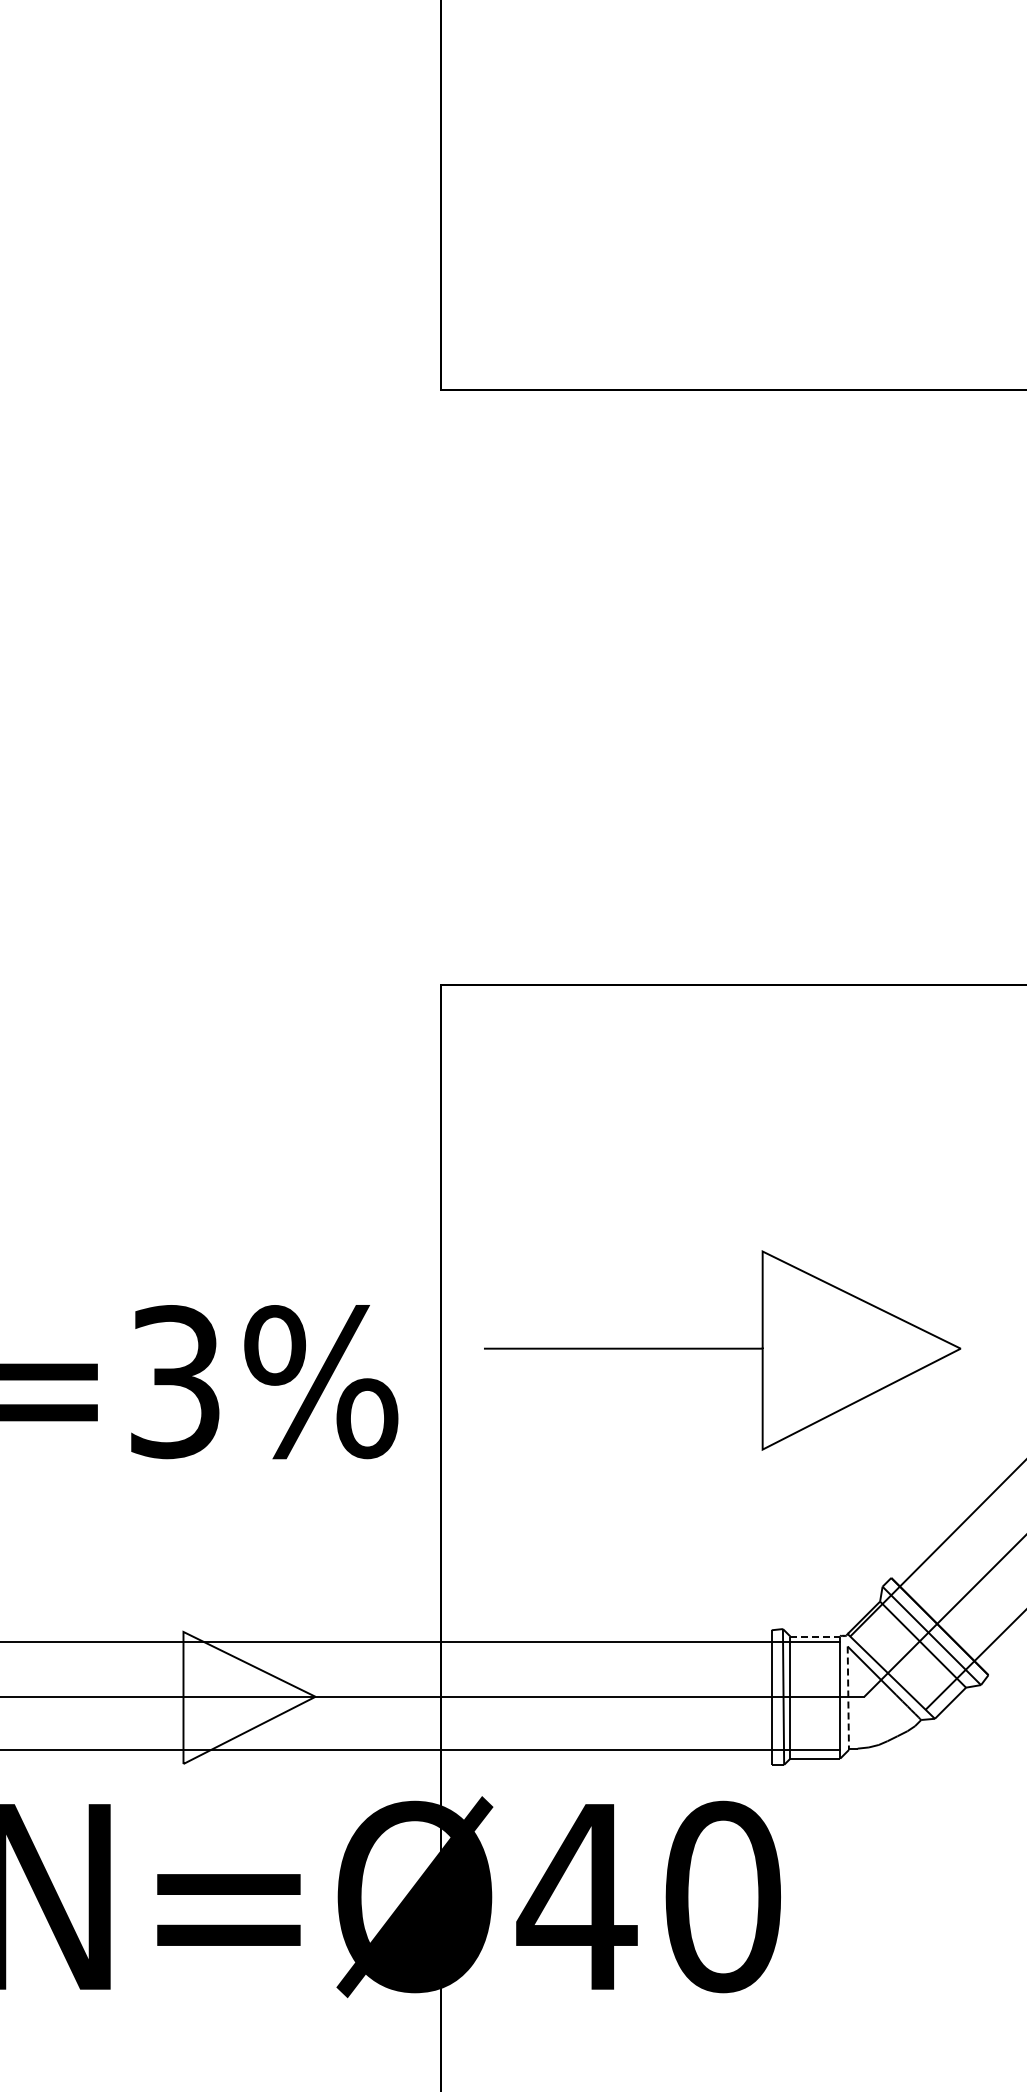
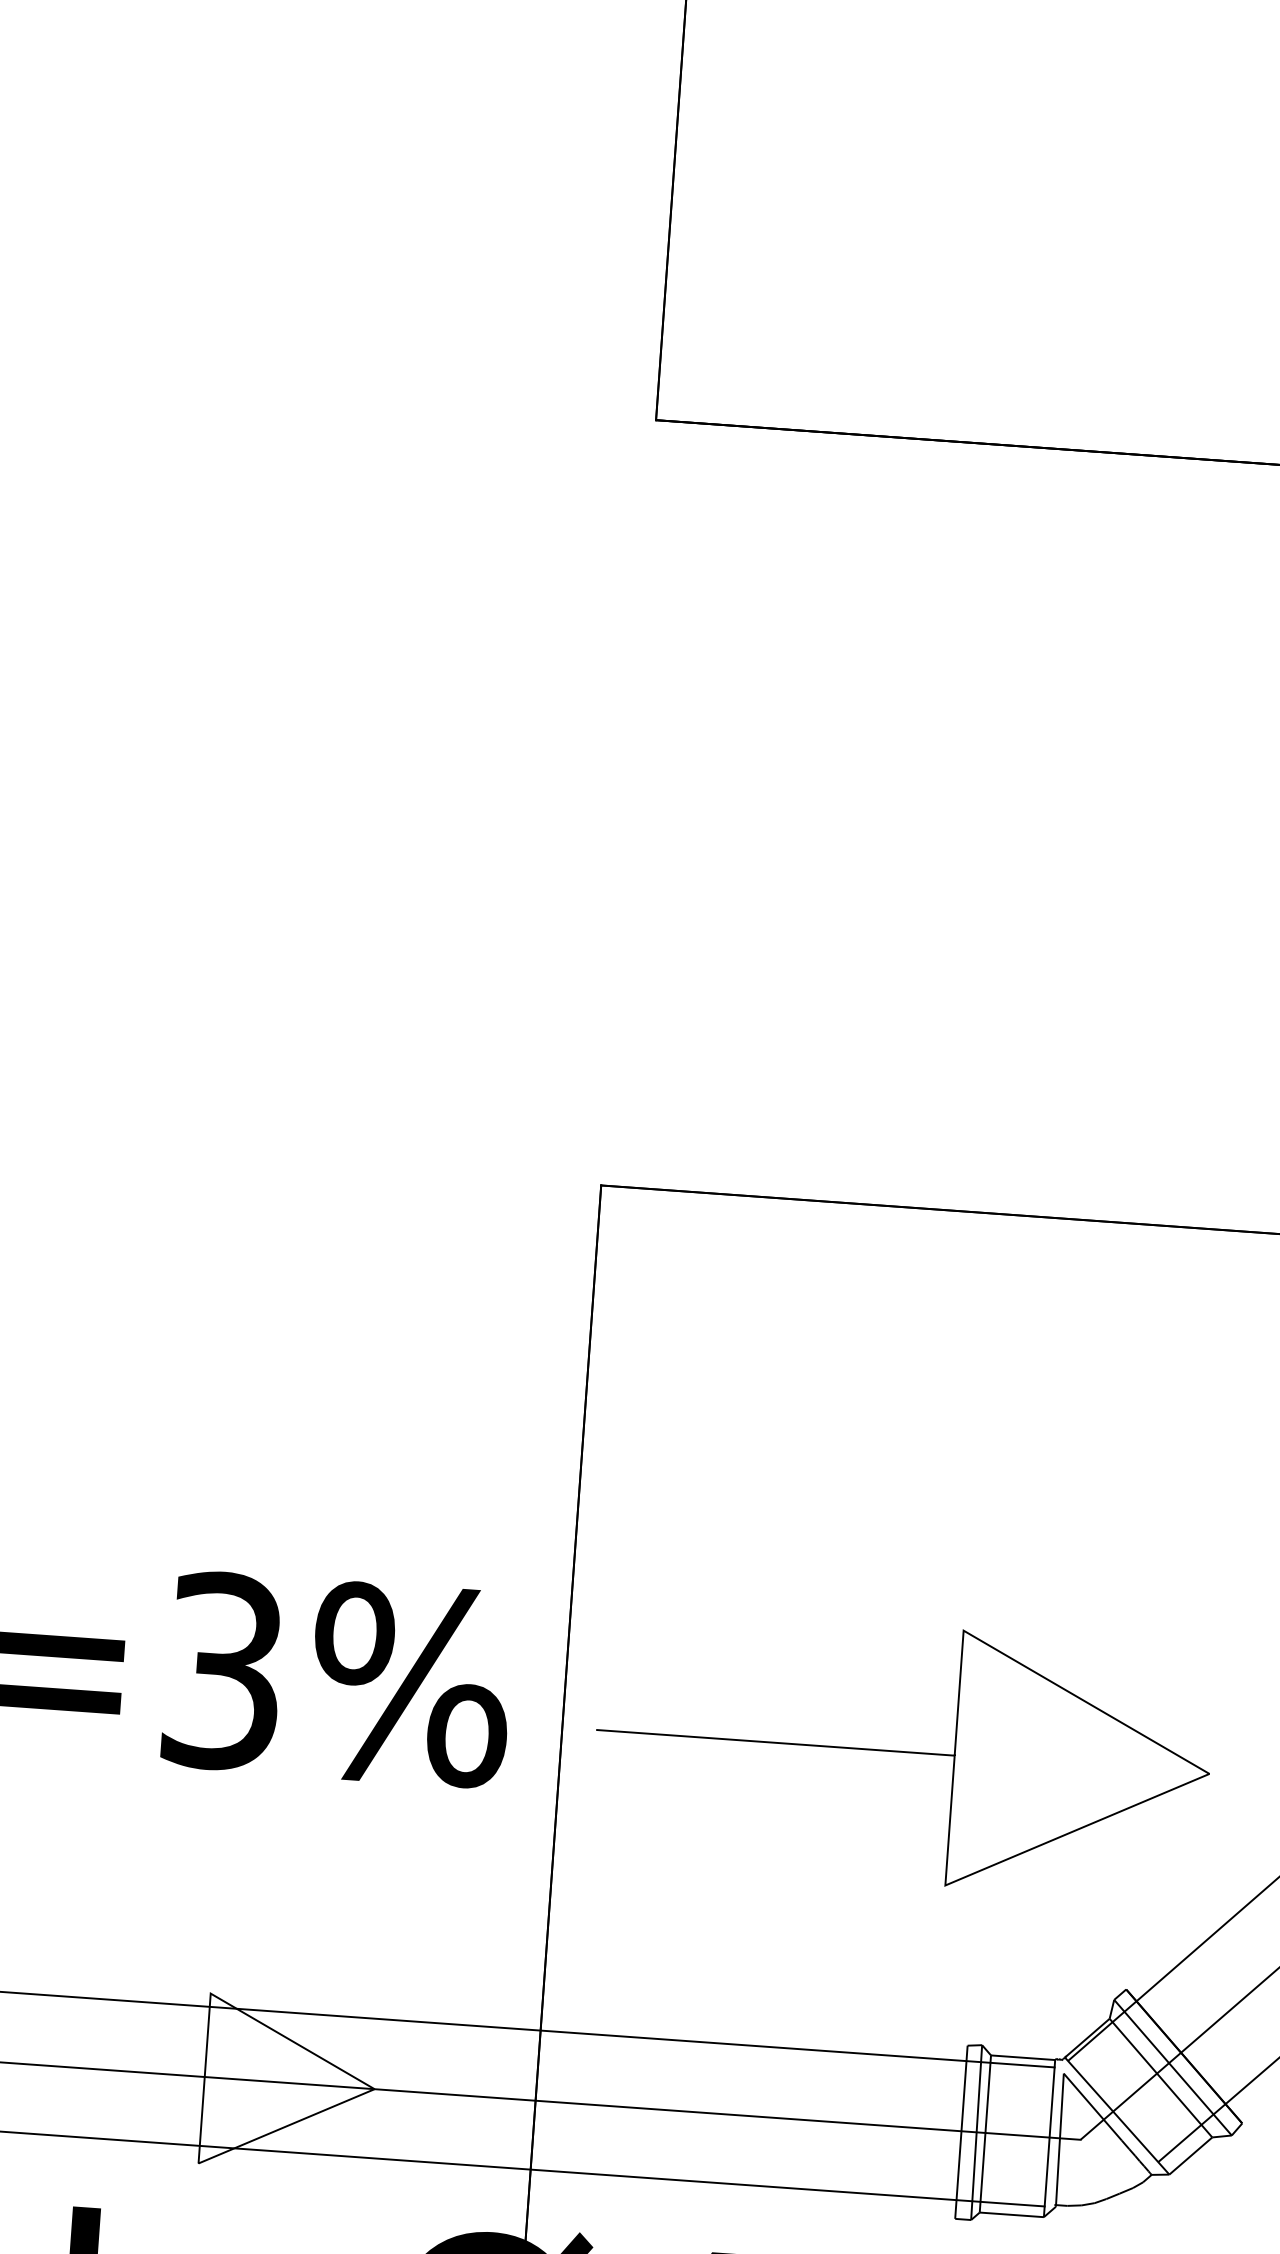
curve: (722, 1349) -> (902, 1753), moved
line: (815, 1636) -> (1023, 2057), dashed -> solid
line: (848, 1698) -> (1060, 2140), dashed -> solid

